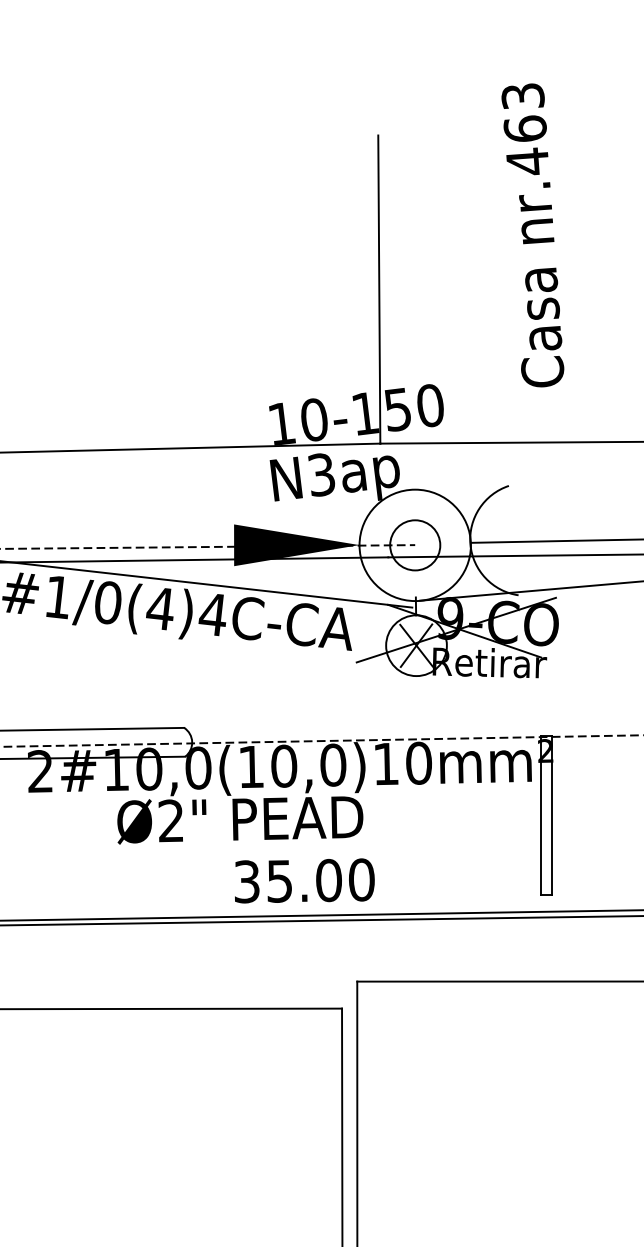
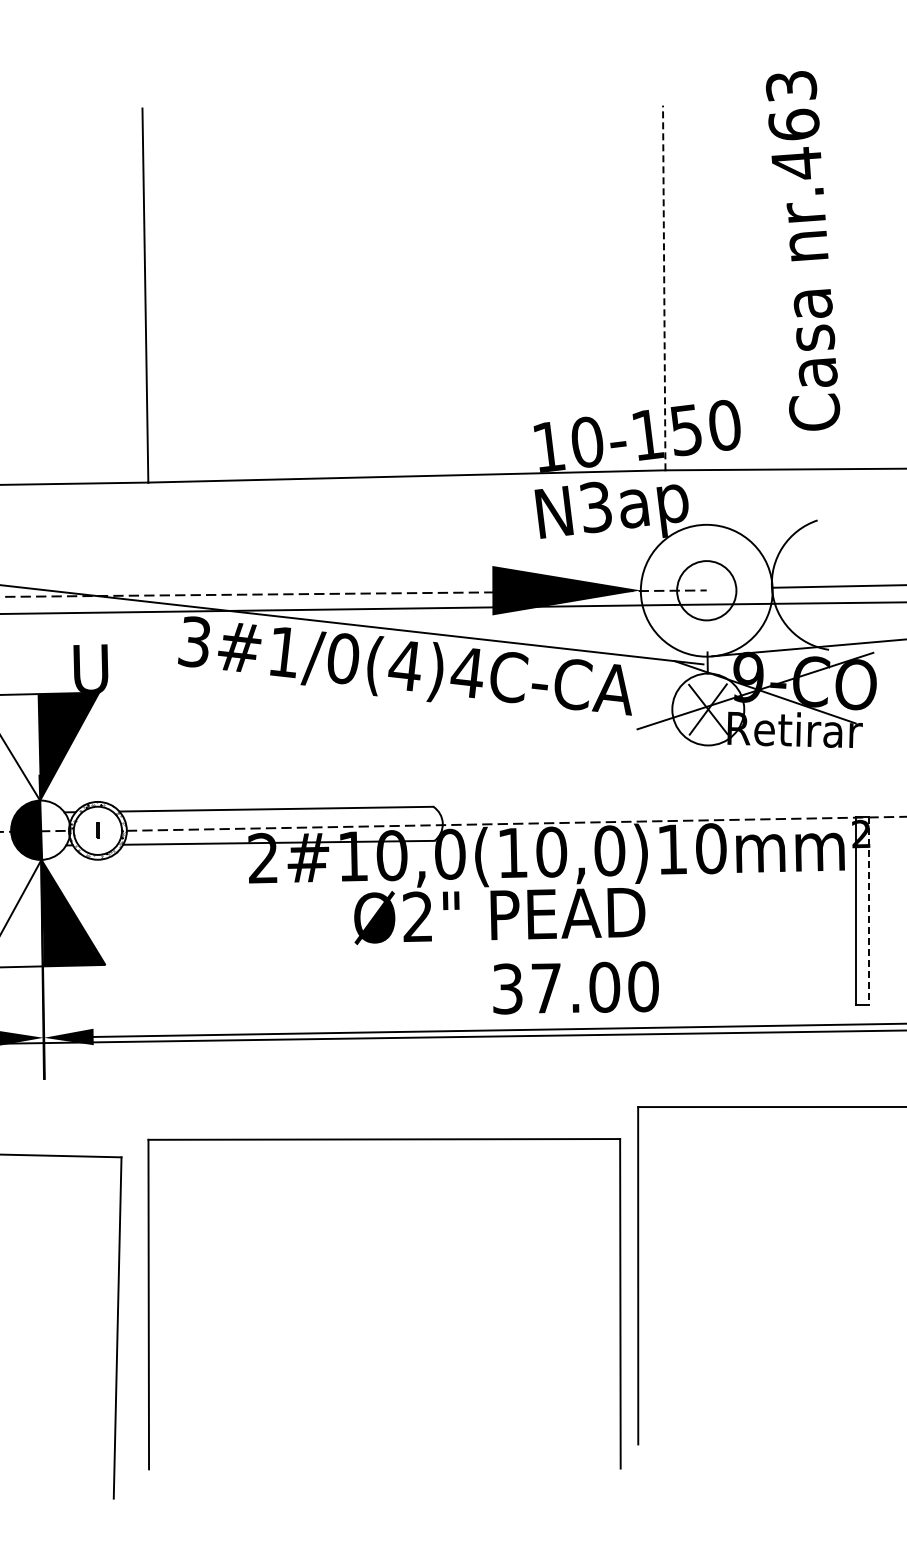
text: (533, 235) -> (803, 250), moved
line: (379, 289) -> (664, 287), solid -> dashed
line: (552, 816) -> (869, 911), solid -> dashed
text: (278, 881) -> (545, 988), 35.00 -> 37.00

